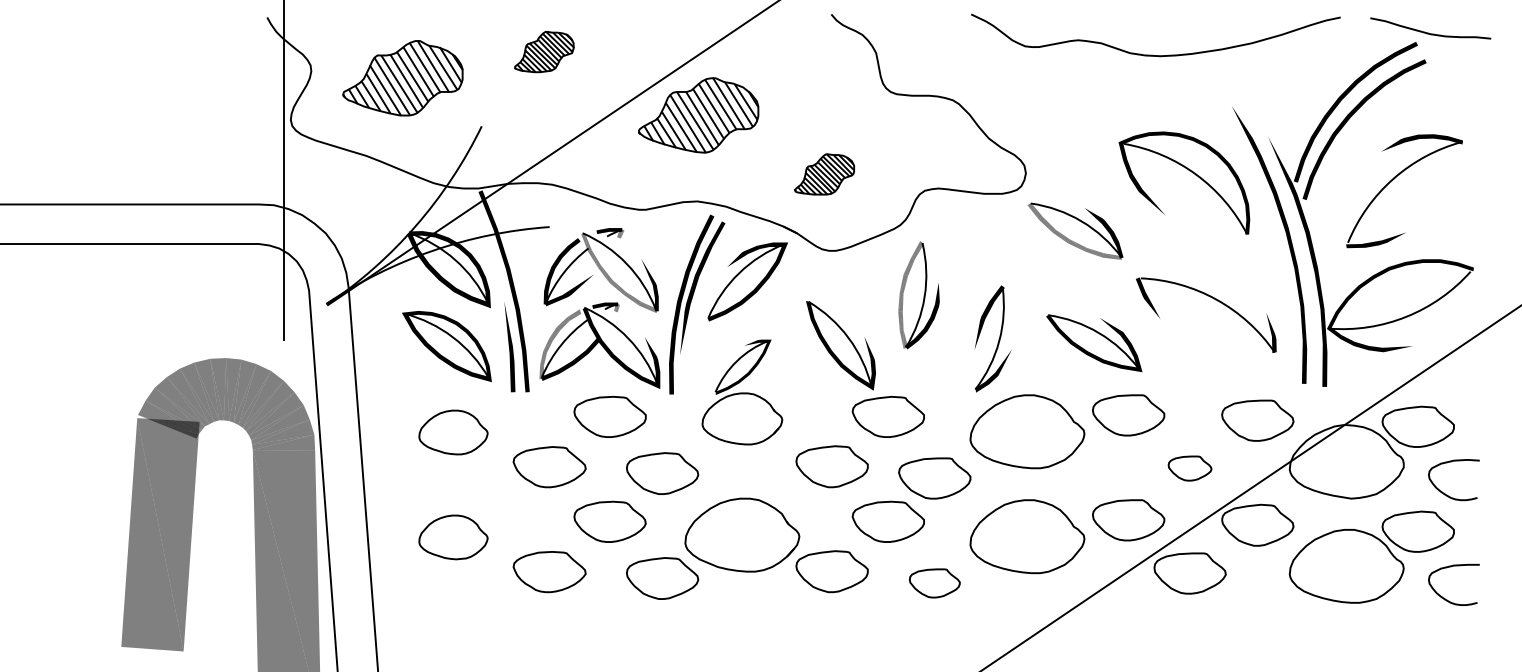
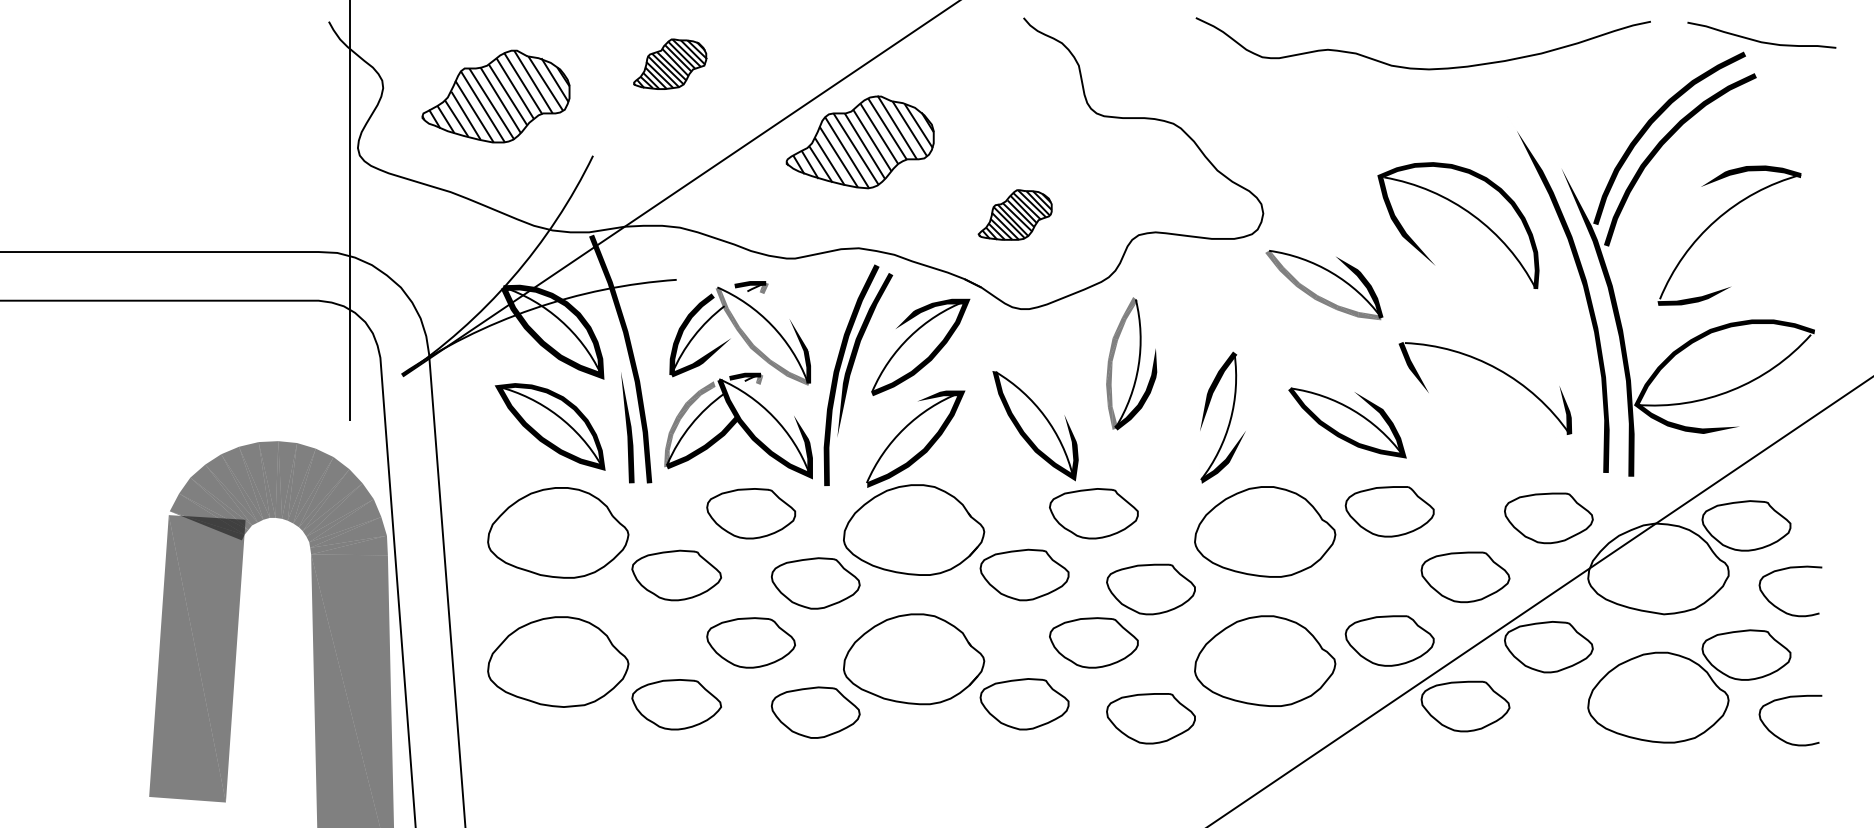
part: (742, 392) -> (914, 483), size x1.43
part: (453, 432) -> (558, 532), size x1.67
part: (1189, 468) -> (1464, 577), size x1.67
part: (453, 537) -> (558, 662), size x1.67
part: (934, 583) -> (1150, 718), size x1.43

